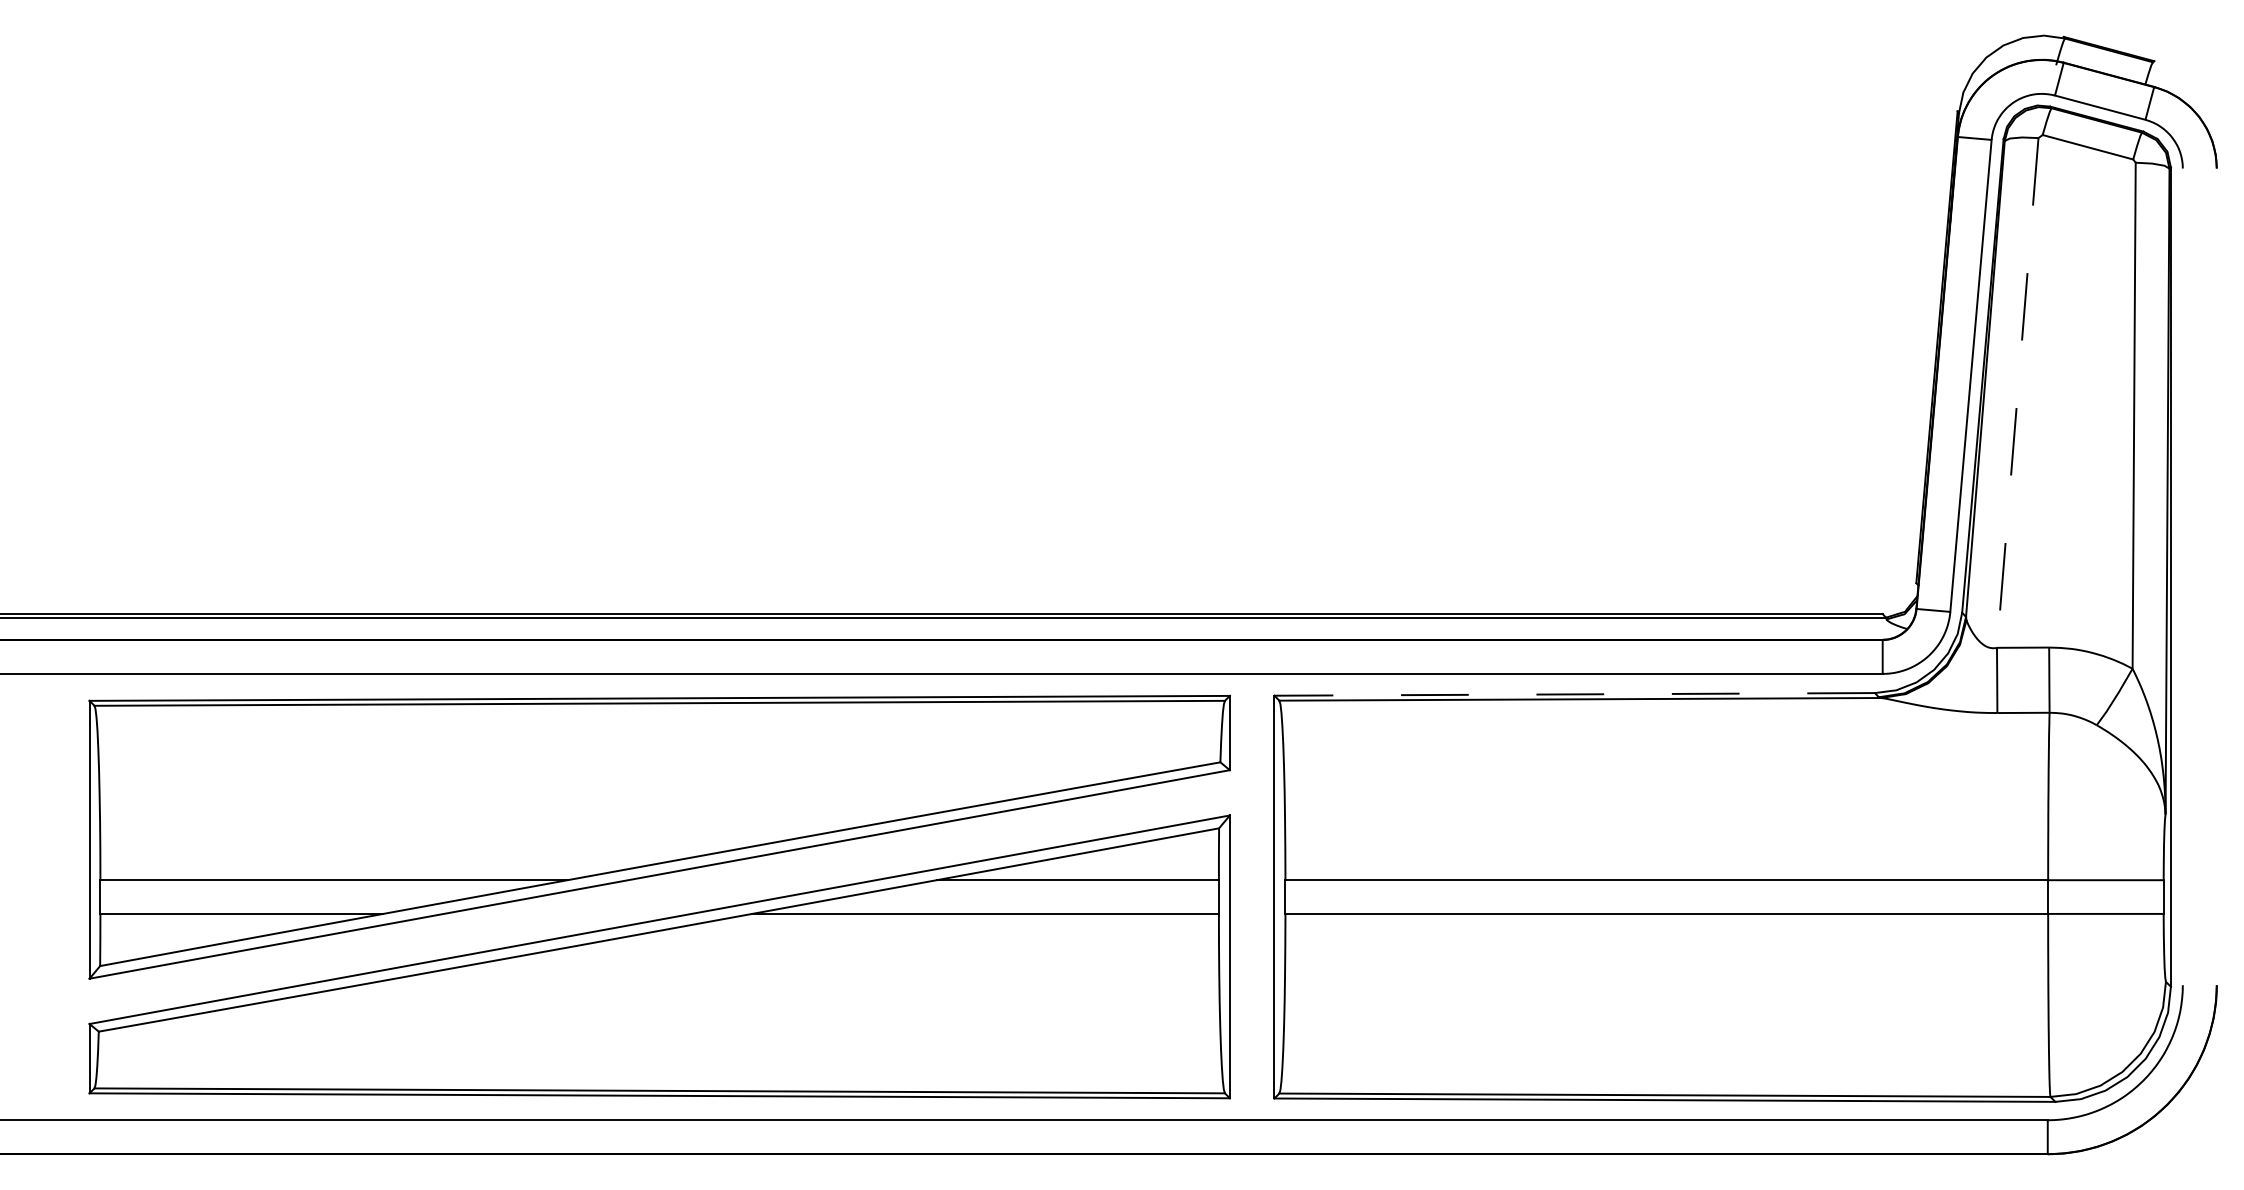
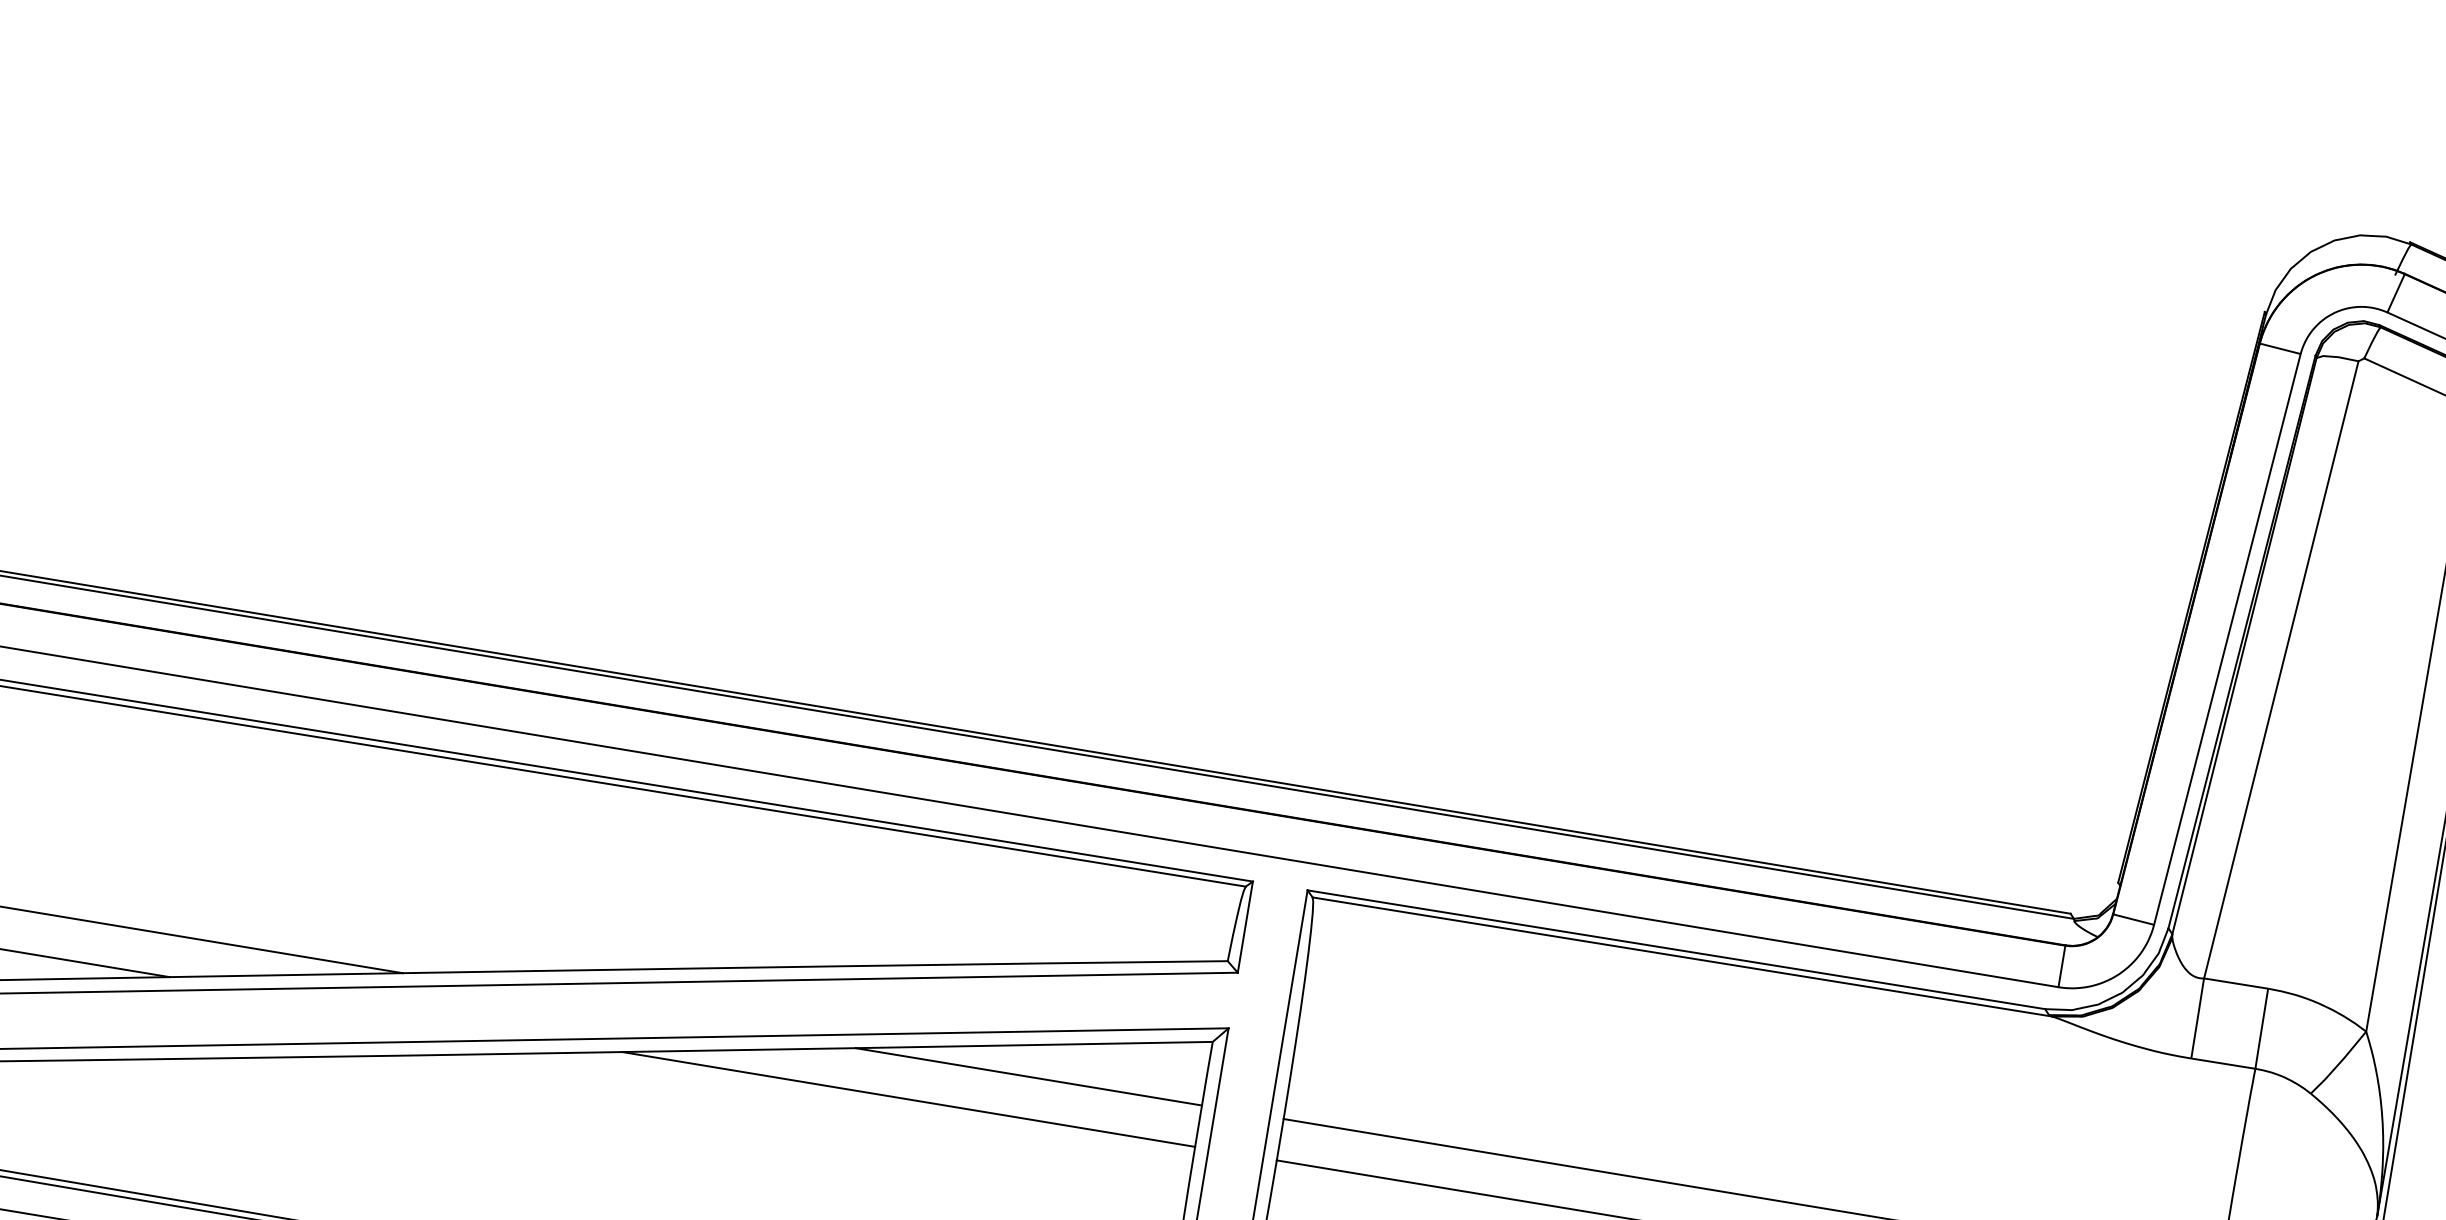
line: (2017, 392) -> (2281, 669), dashed -> solid
line: (1574, 694) -> (1676, 949), dashed -> solid

